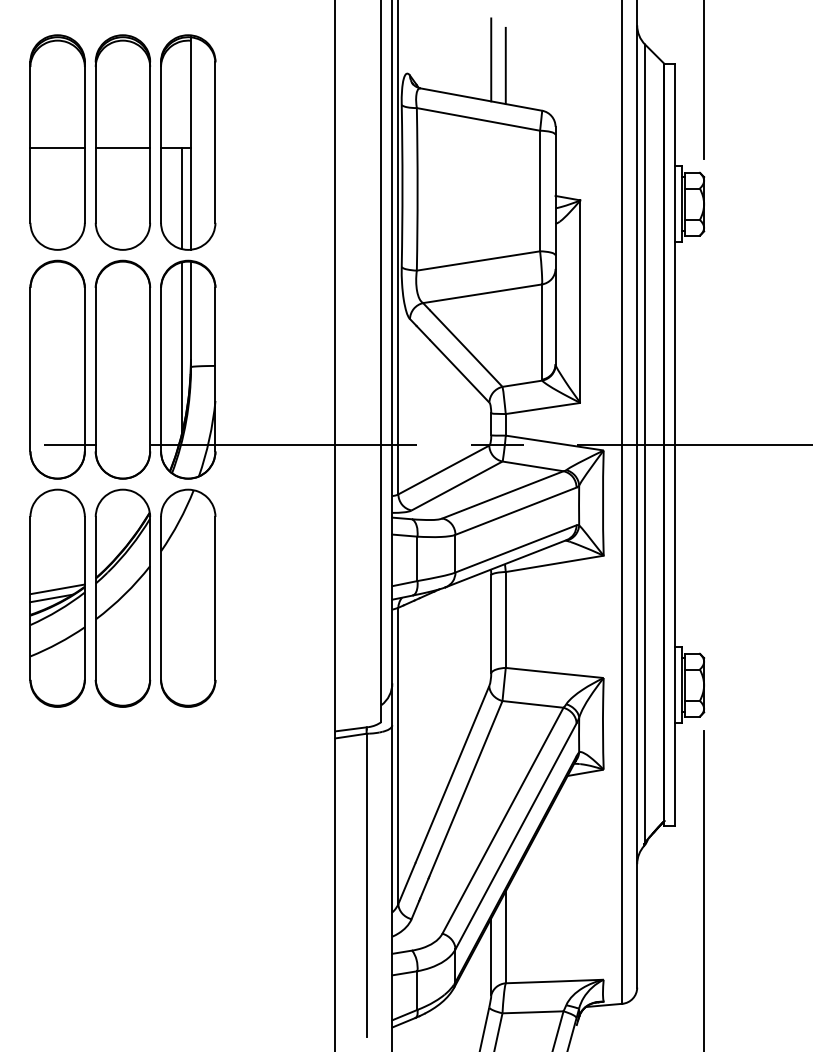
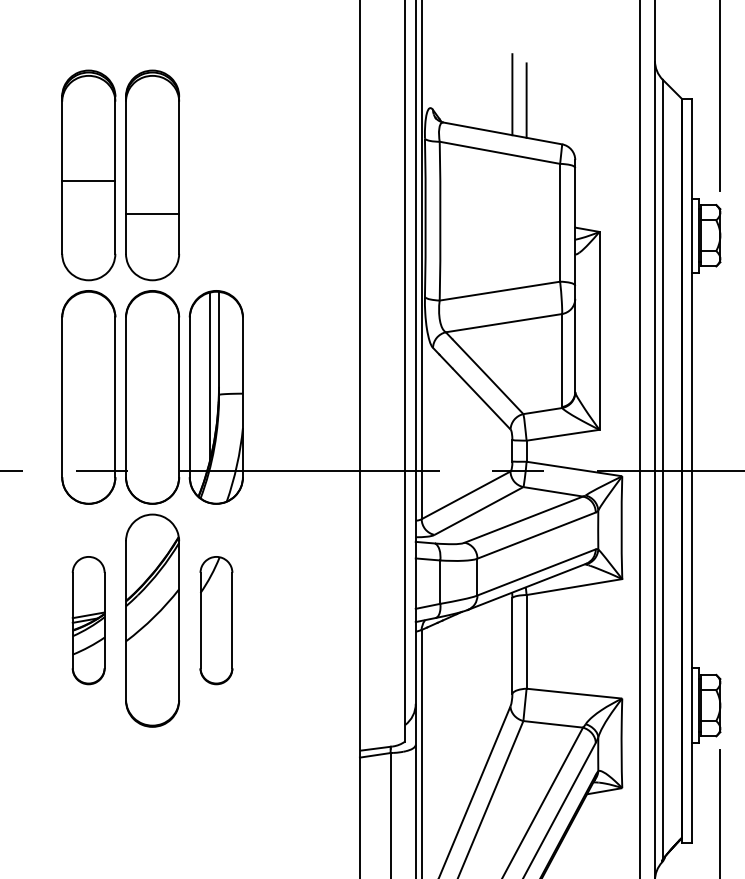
part: (188, 142) -> (216, 175), removed
line: (122, 147) -> (152, 213), moved
part: (57, 597) -> (88, 619), size x0.6
part: (188, 597) -> (216, 619), size x0.6

